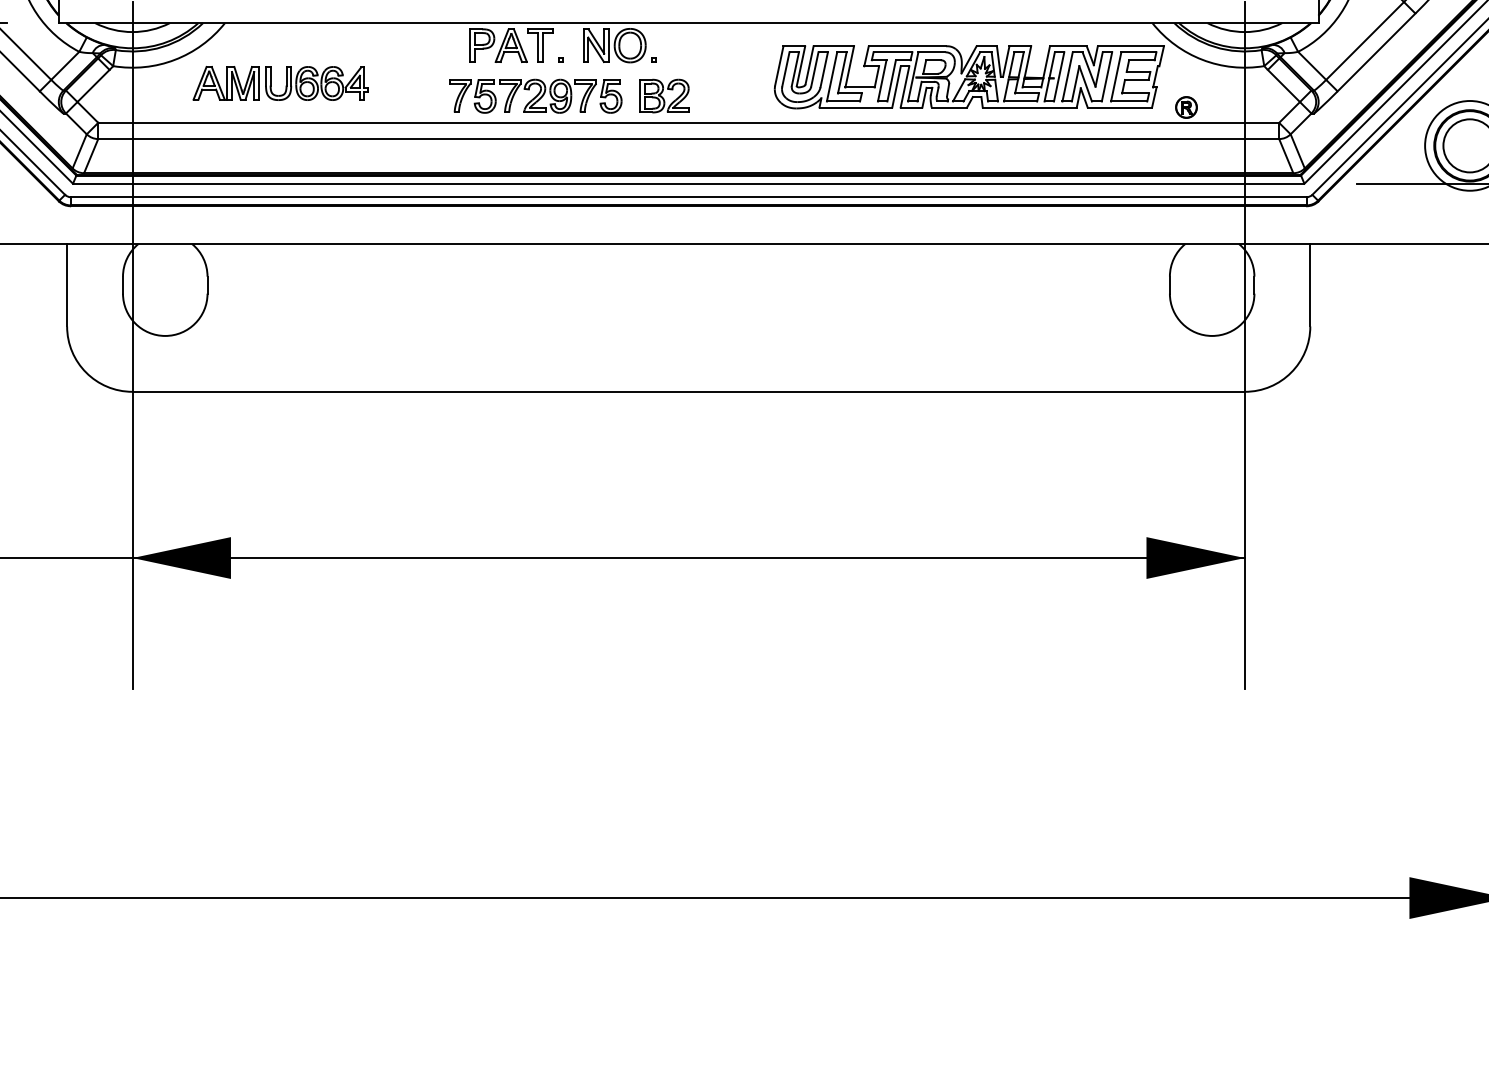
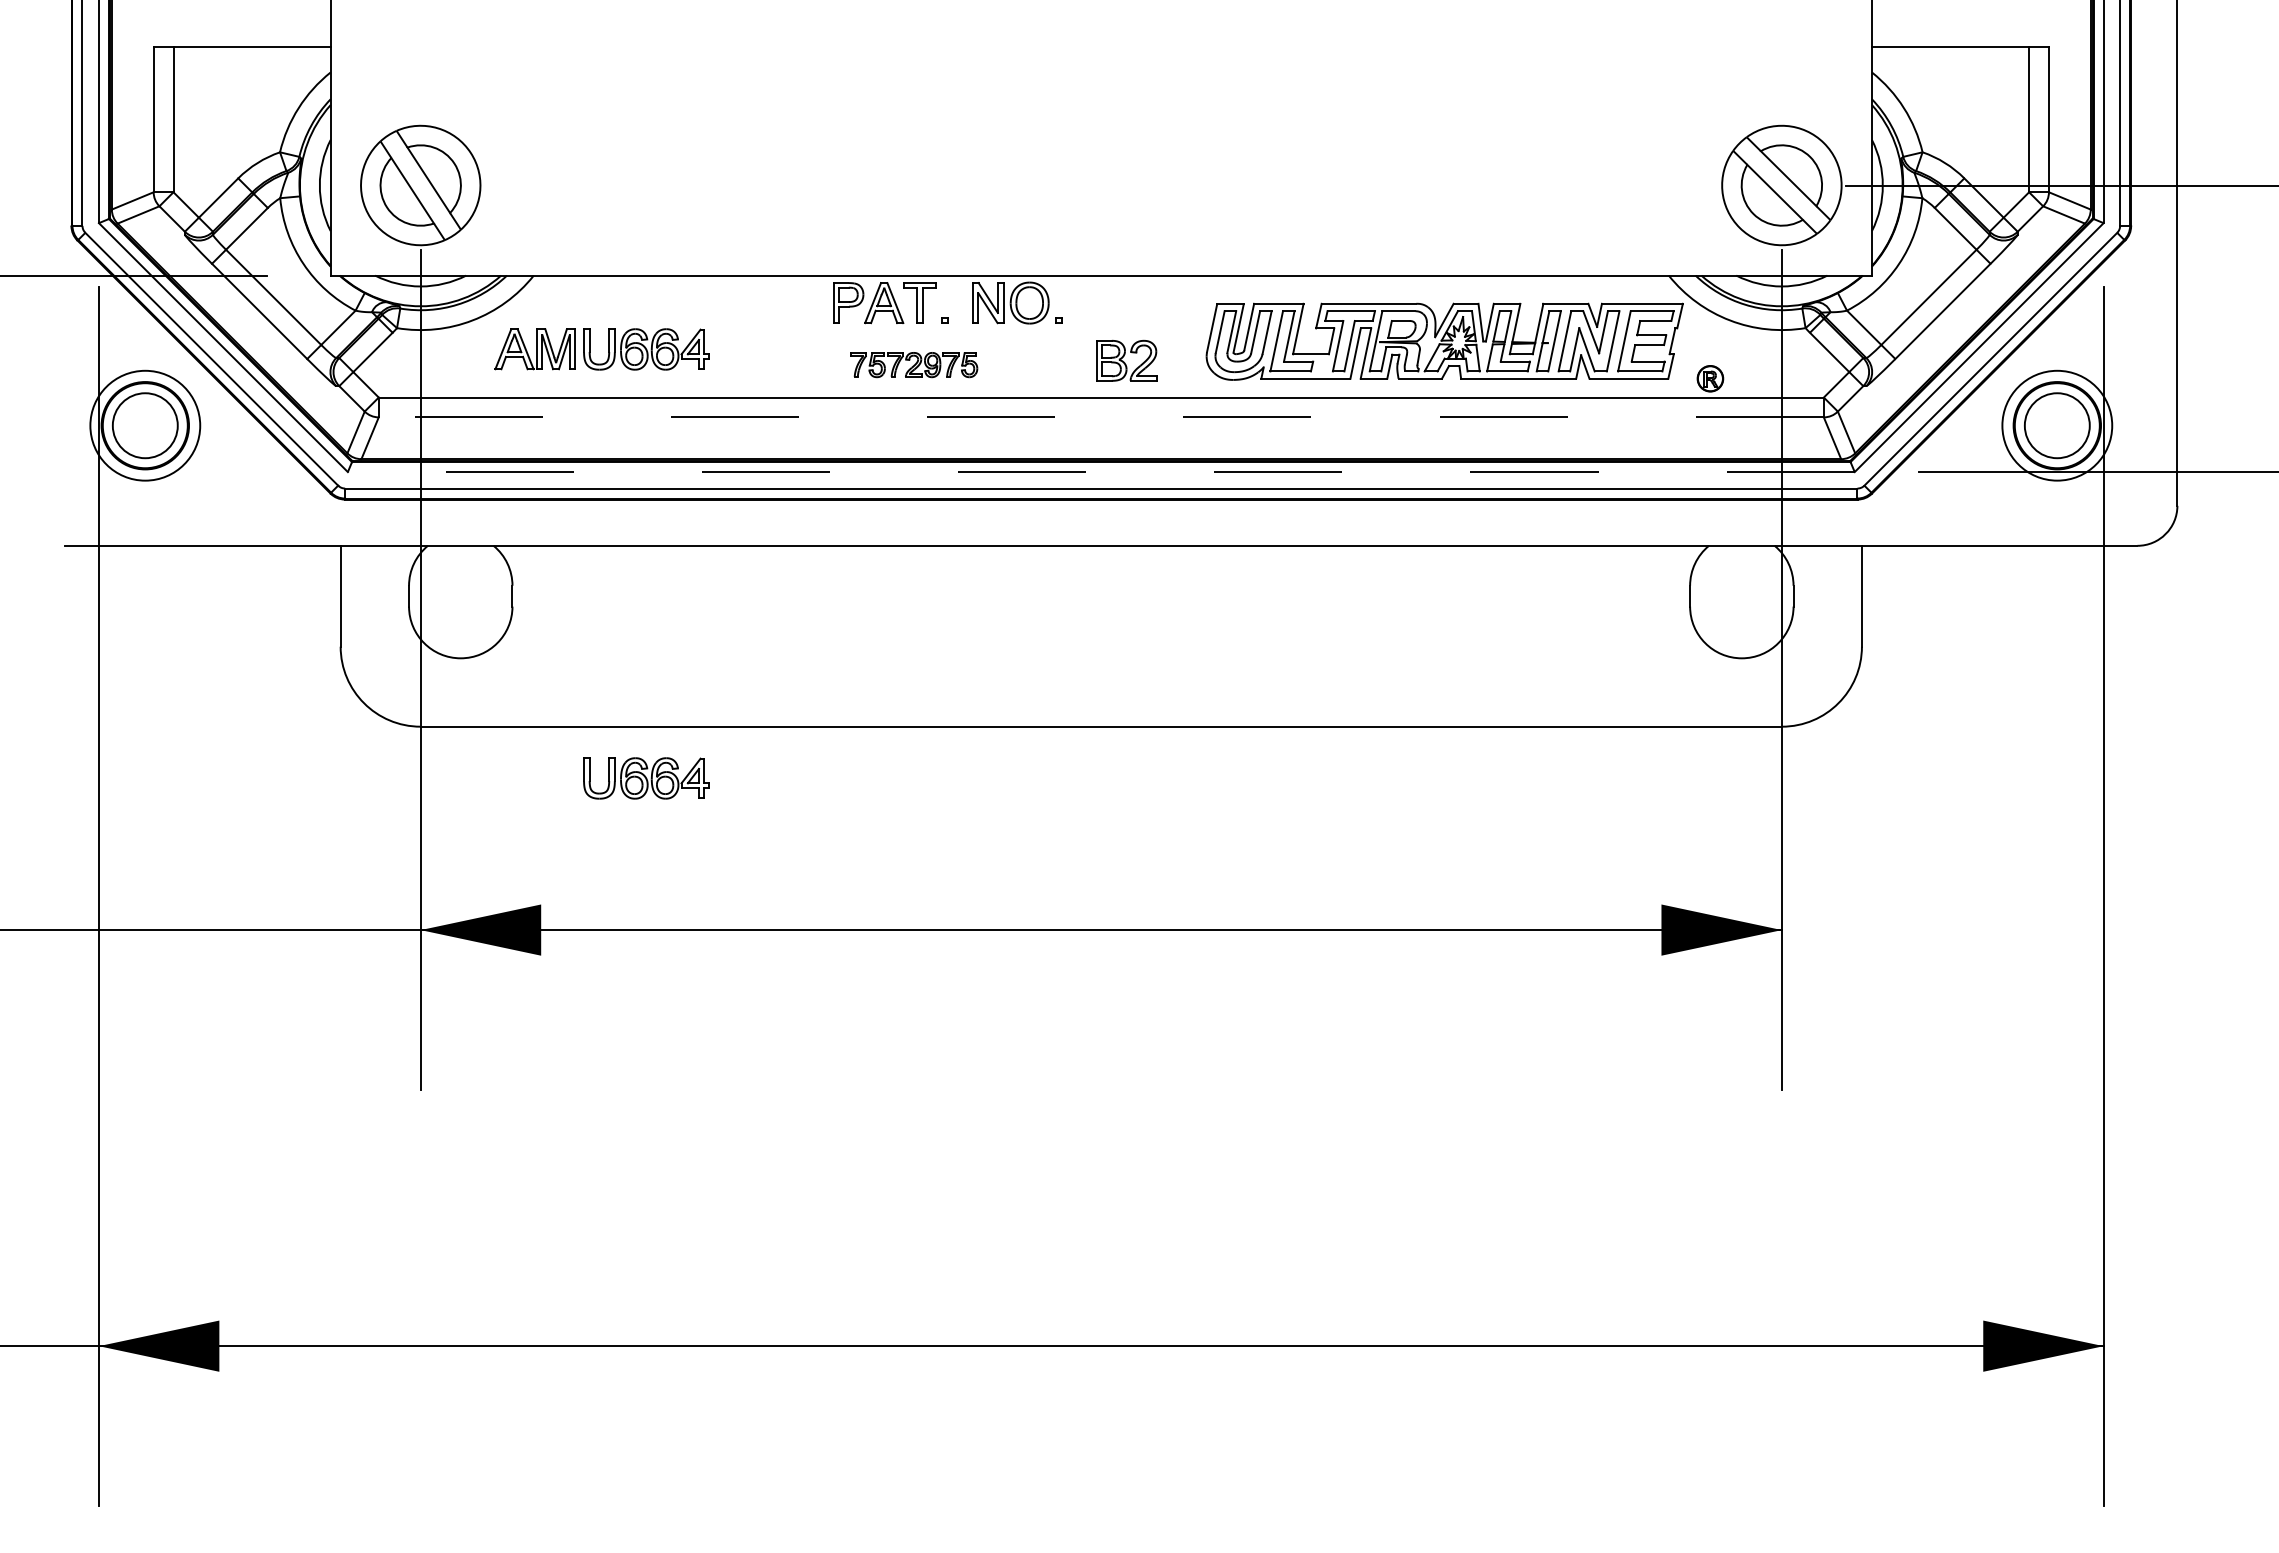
part: (536, 95) -> (914, 364), size x0.6
part: (664, 95) -> (1126, 360), moved
line: (688, 139) -> (1101, 417), solid -> dashed
line: (688, 184) -> (1100, 472), solid -> dashed
part: (317, 434) -> (646, 778), added

